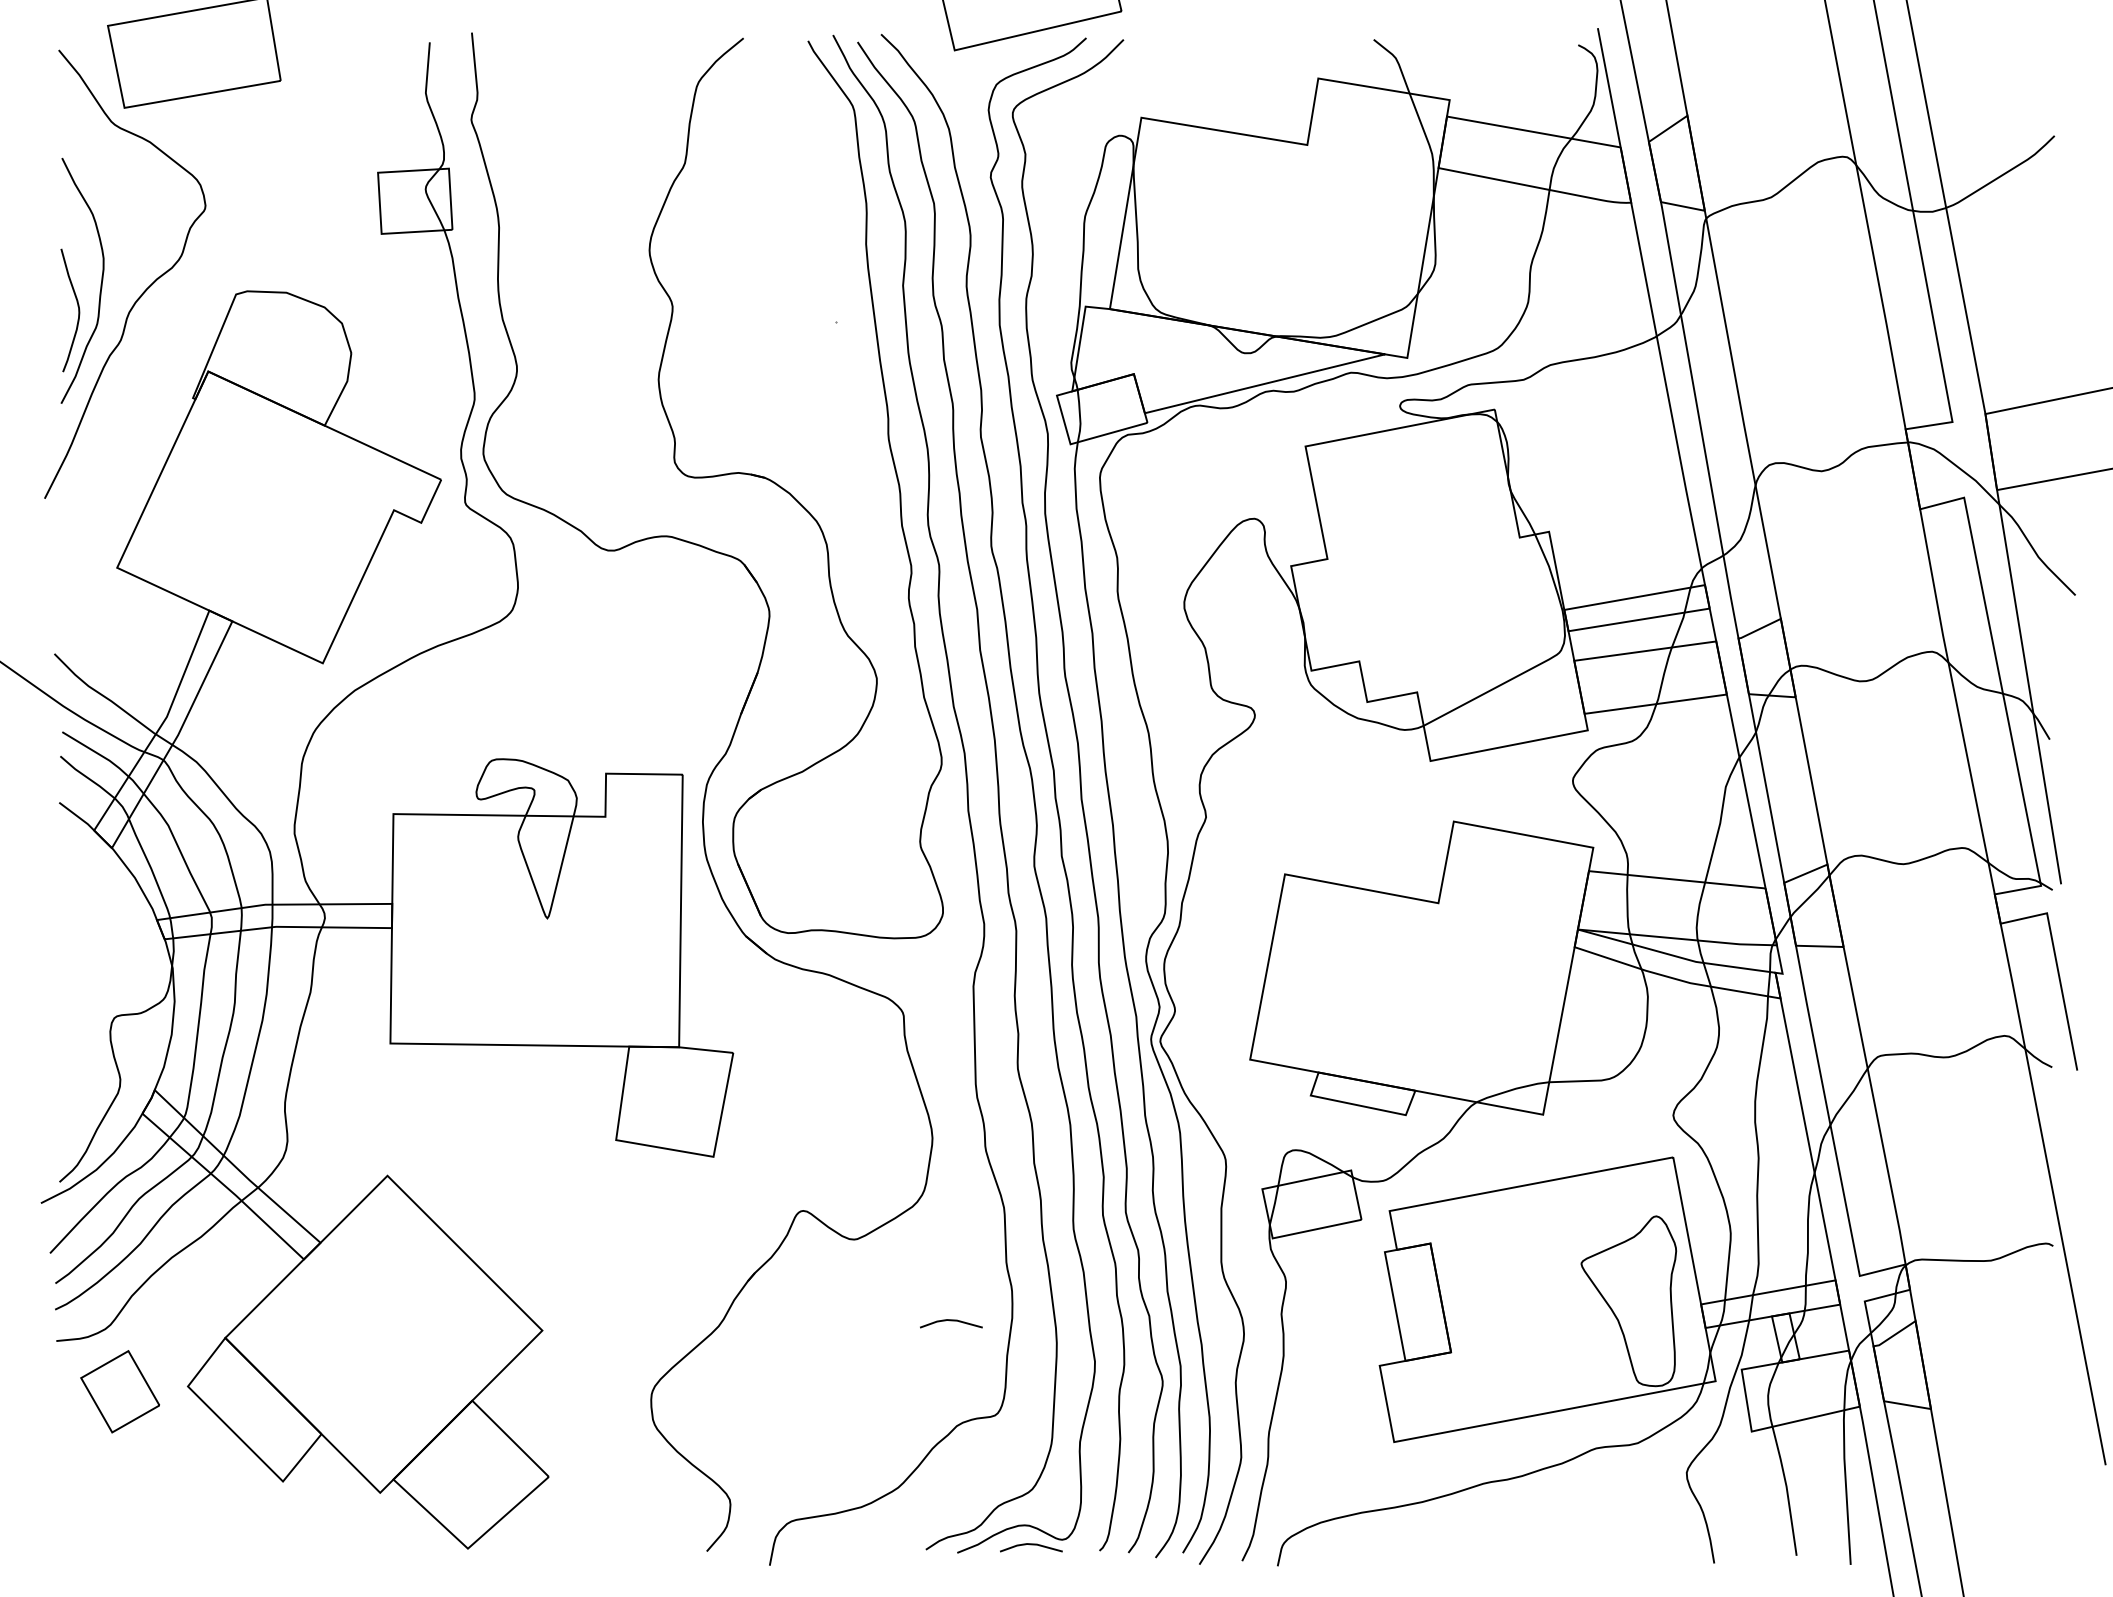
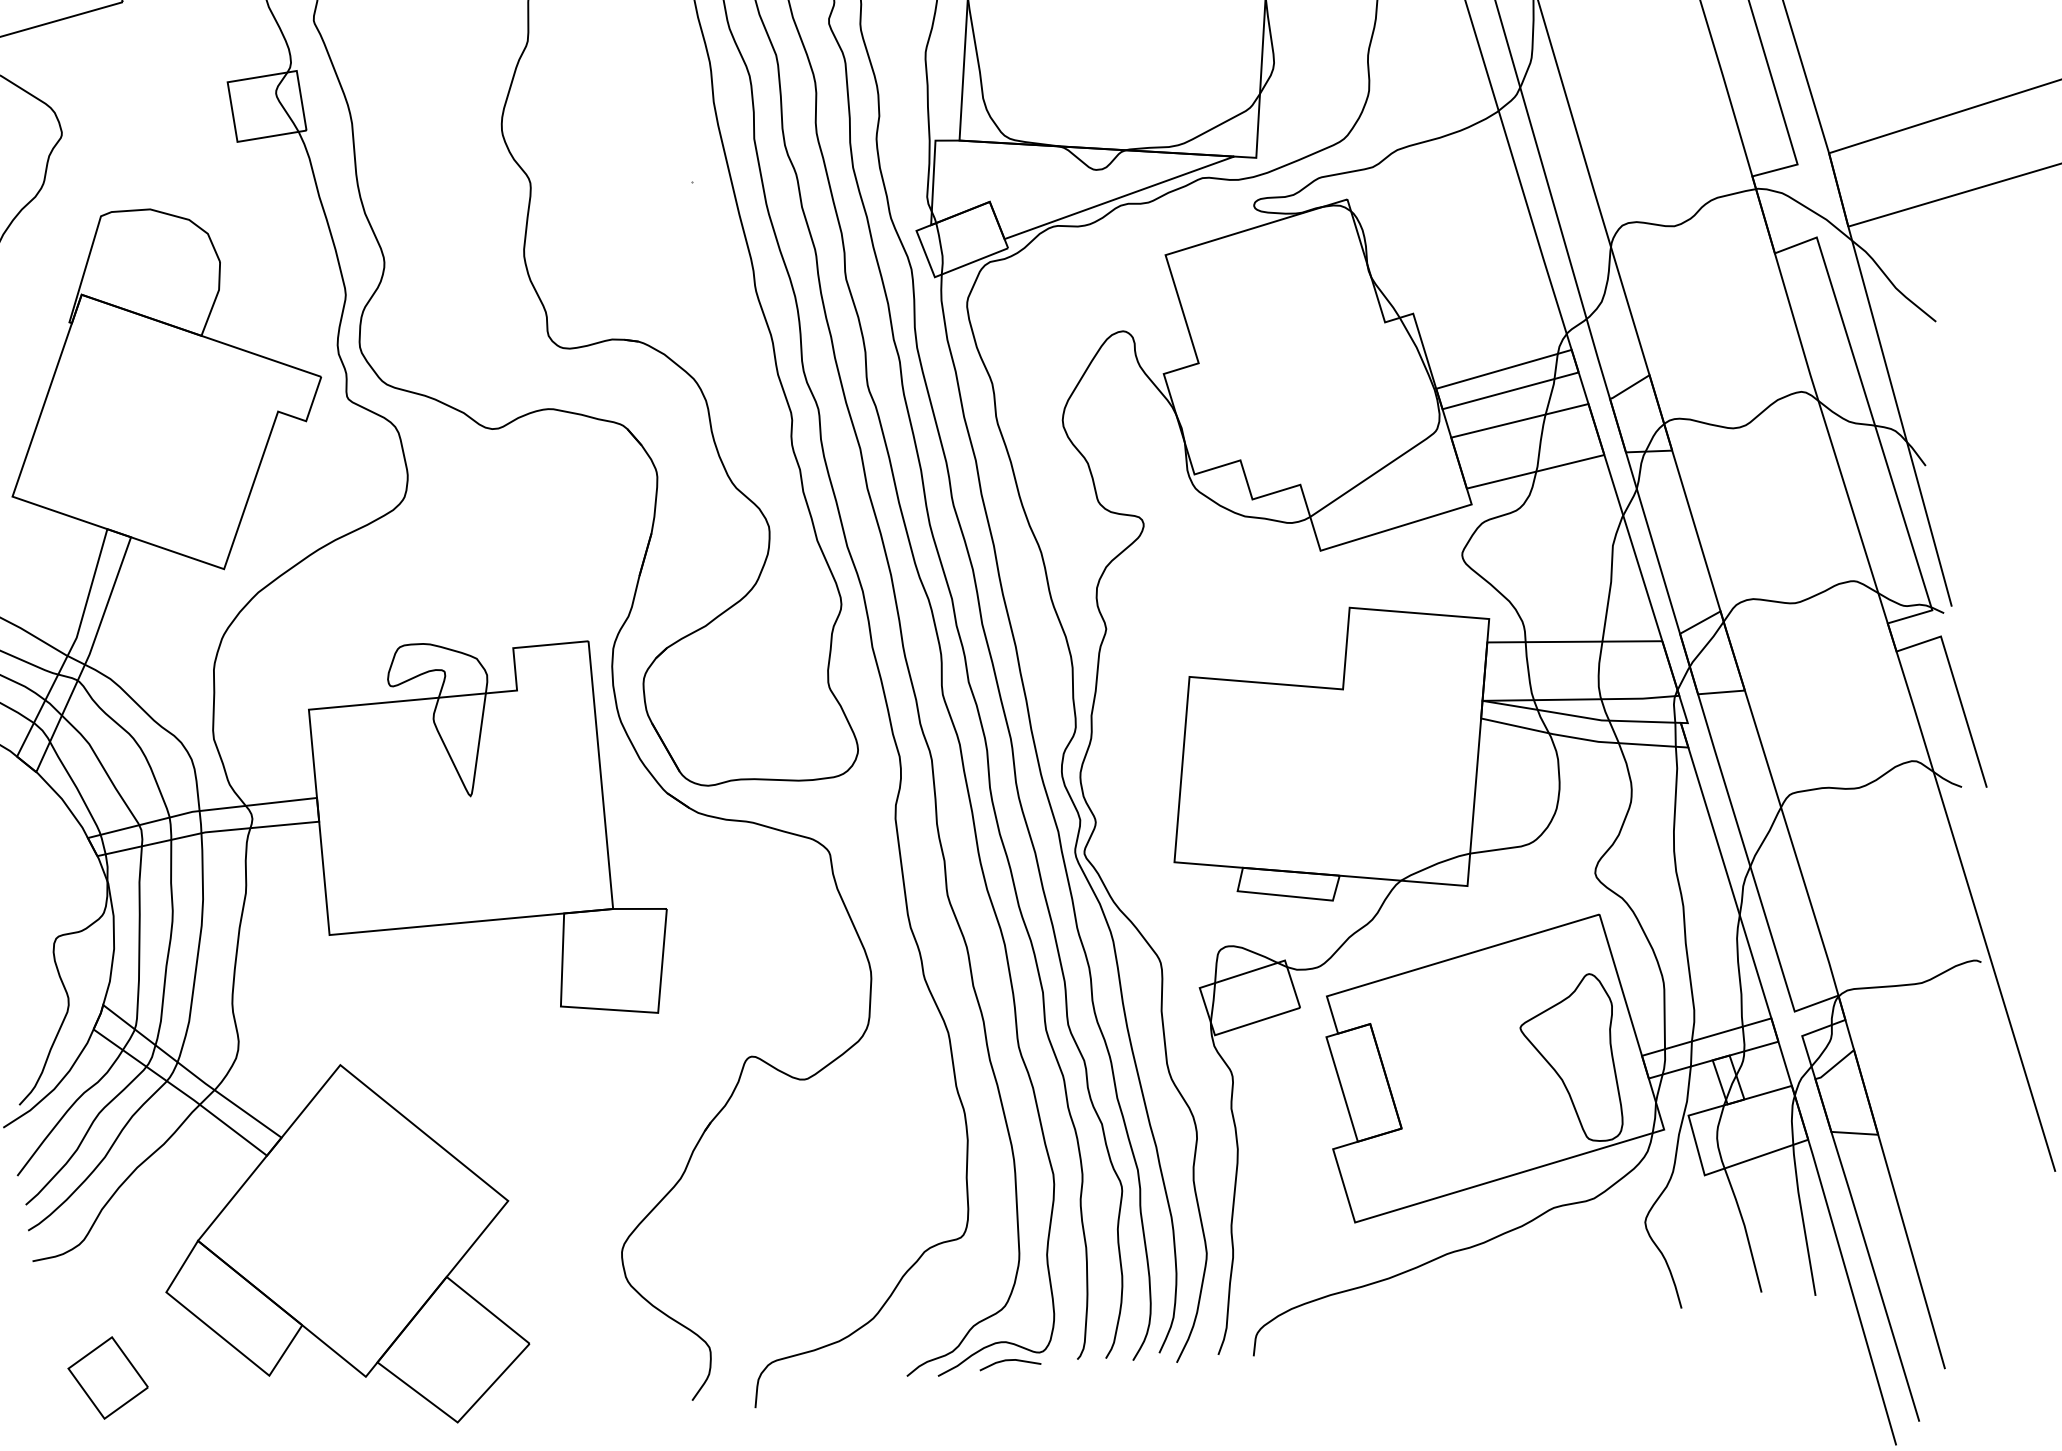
line: (951, 1321) -> (908, 1149), removed
part: (119, 1391) -> (107, 1377), moved

